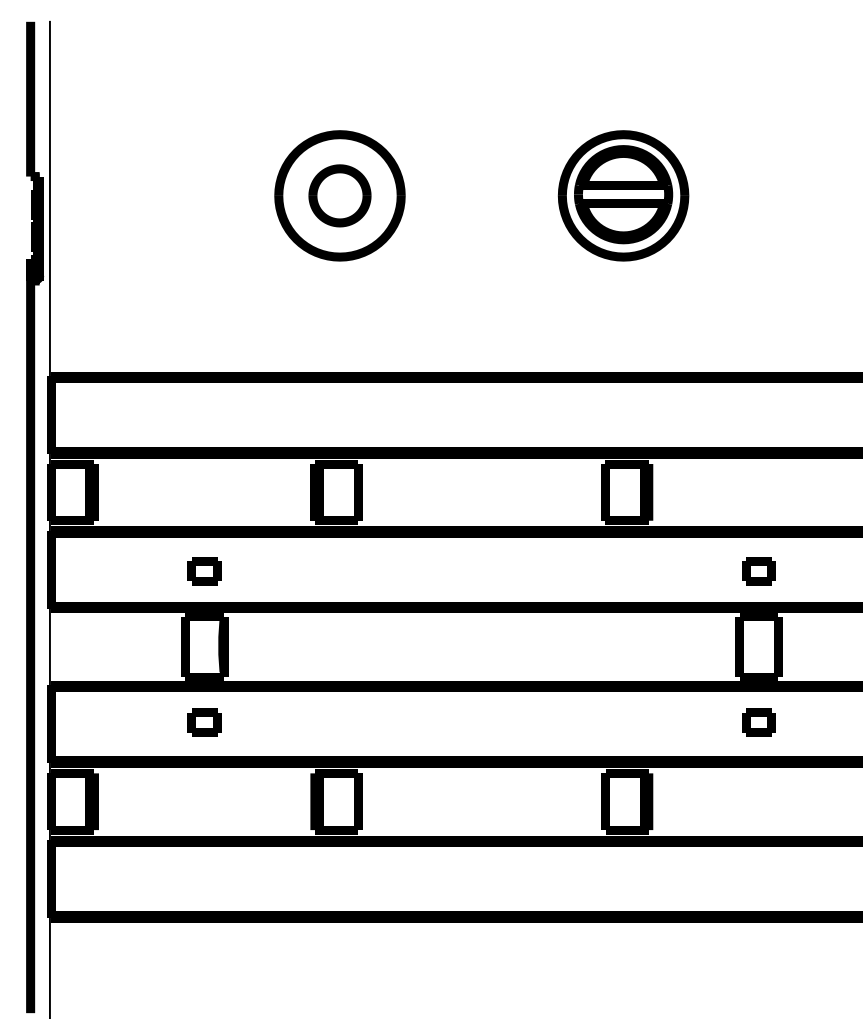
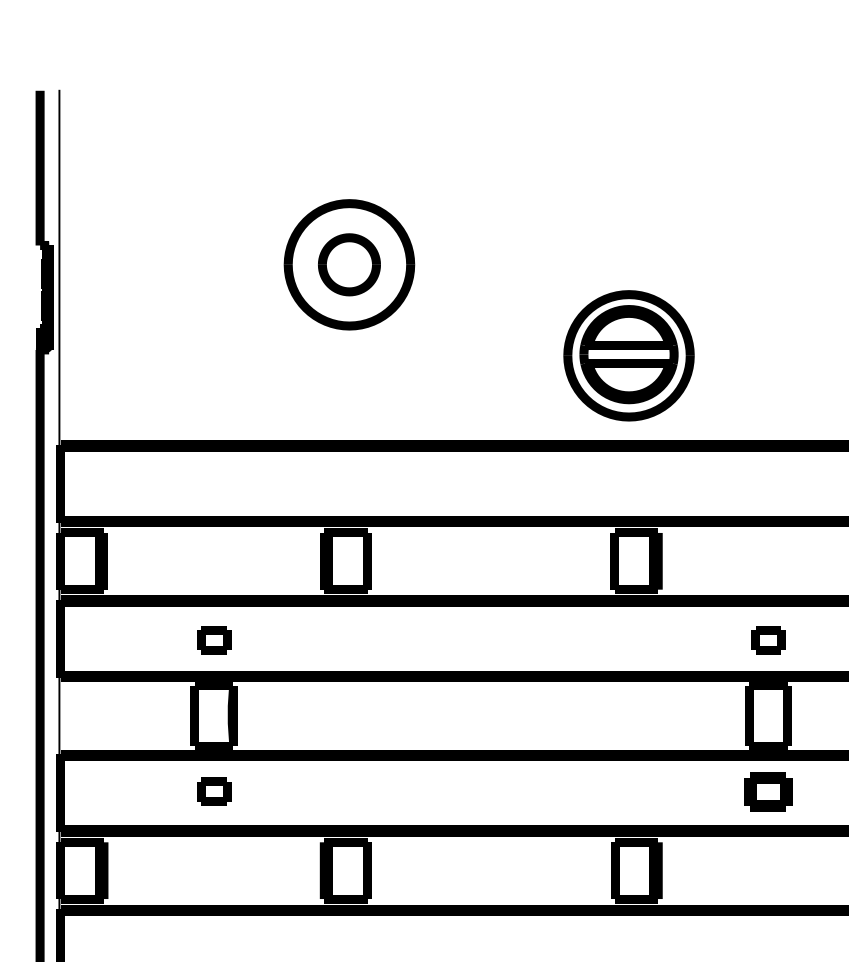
part: (623, 195) -> (628, 355), moved
part: (758, 722) -> (767, 791), size x1.4

